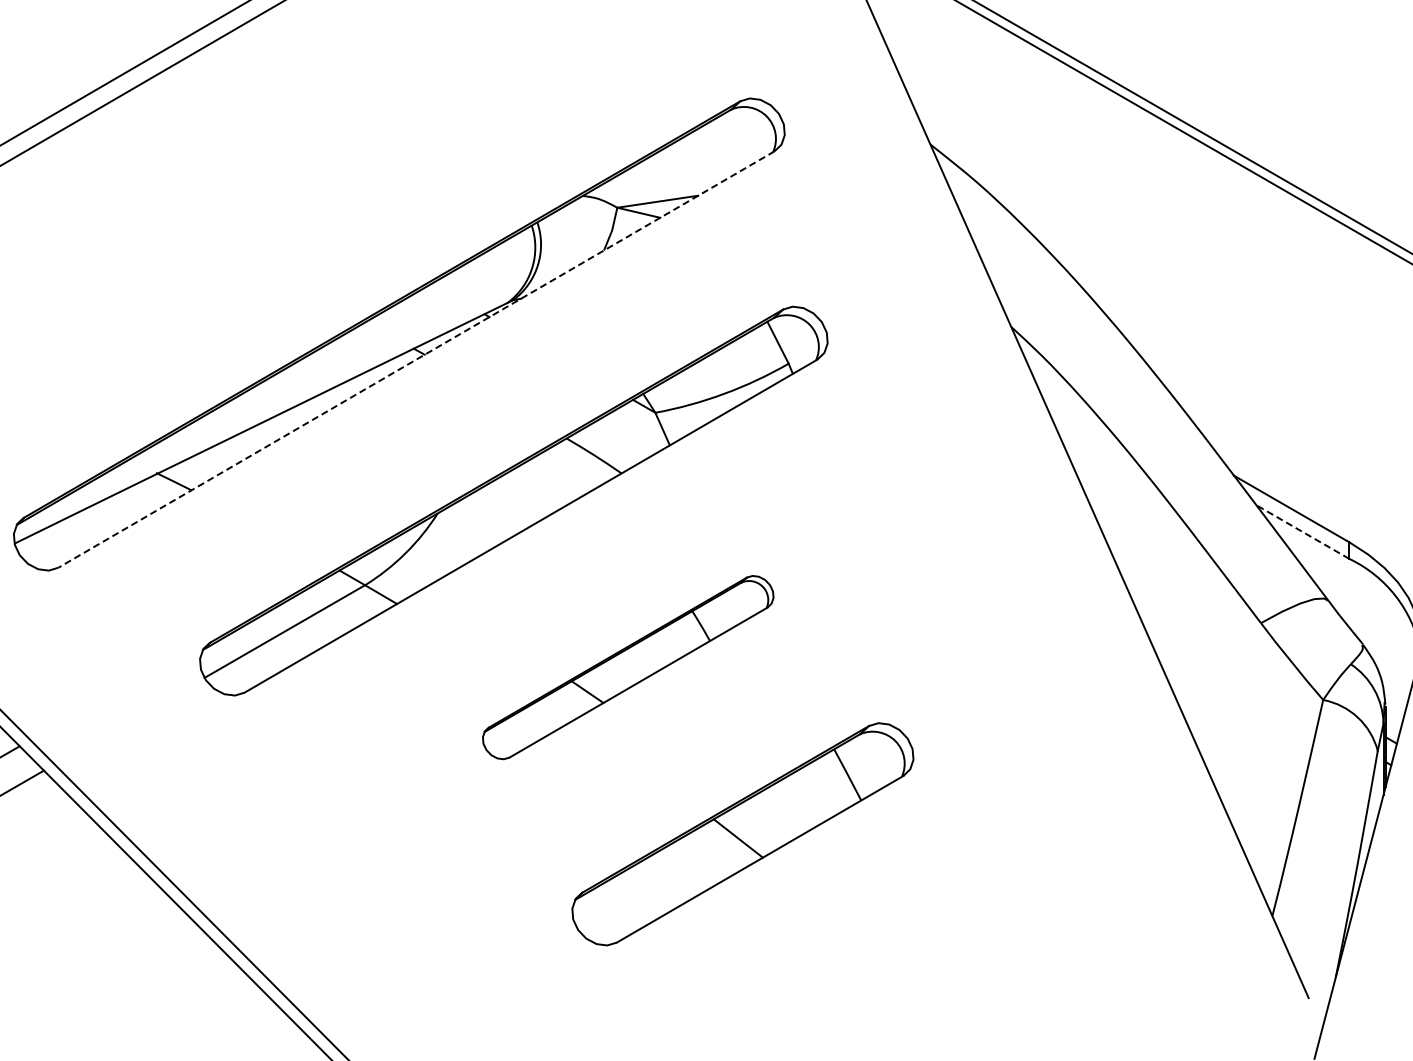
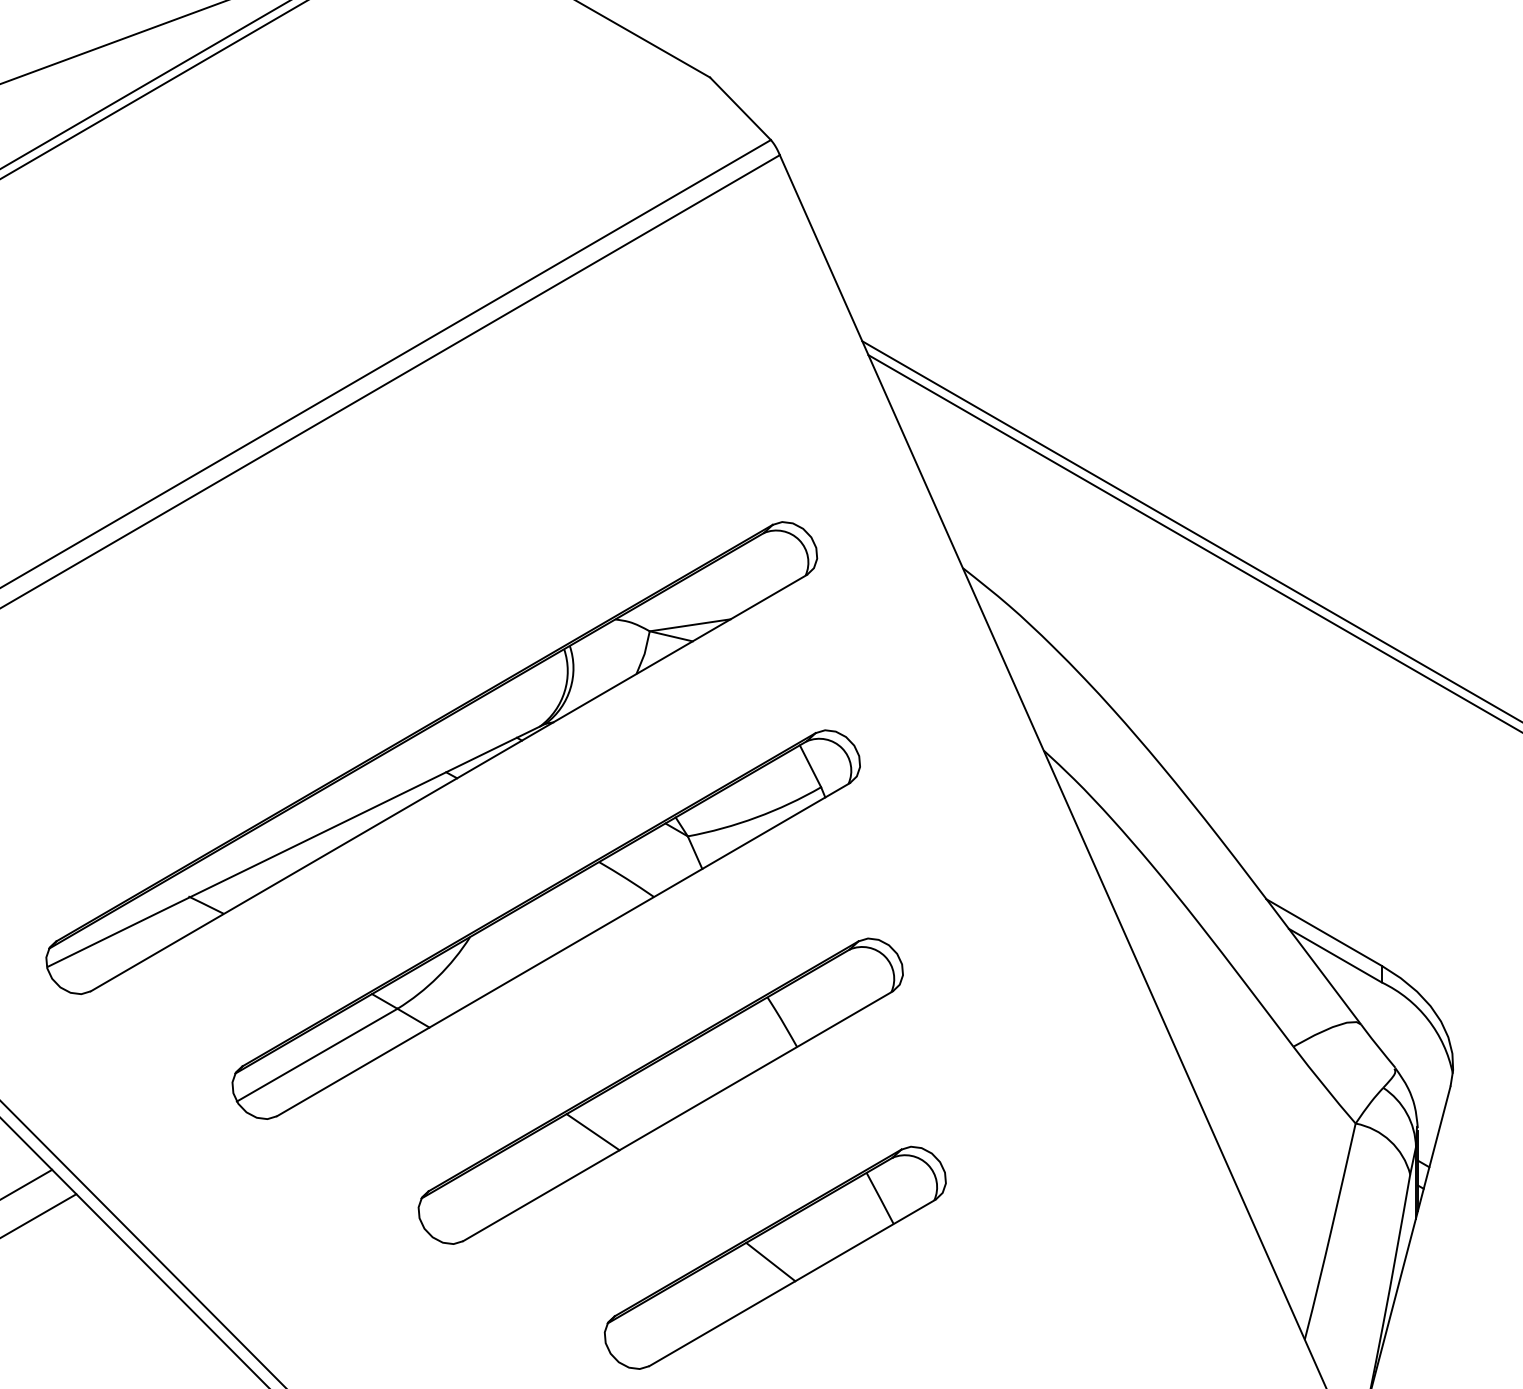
line: (416, 359) -> (448, 783), dashed -> solid
line: (1303, 531) -> (1335, 955), dashed -> solid
part: (628, 666) -> (660, 1090), size x1.67

